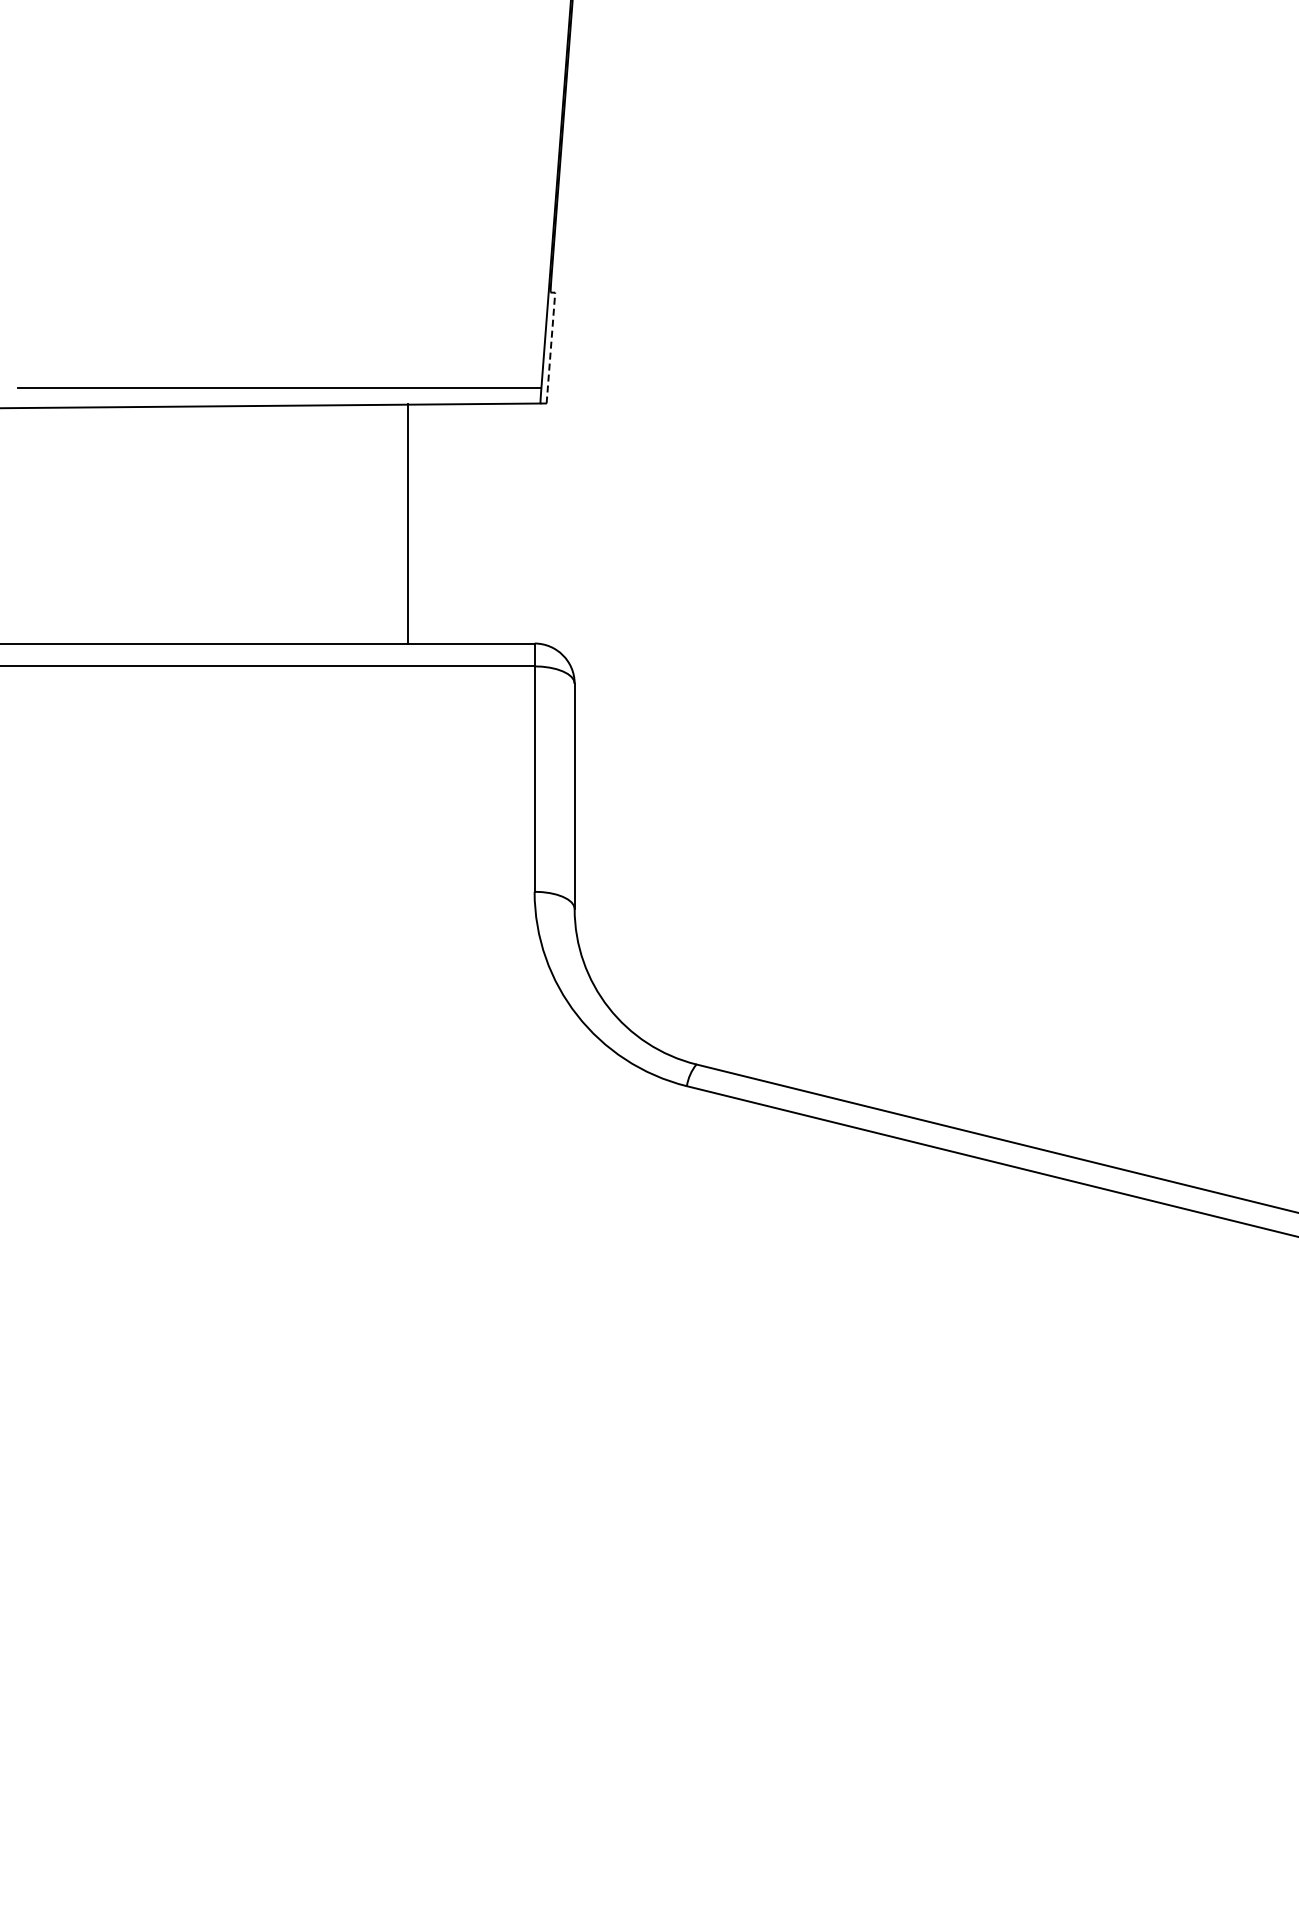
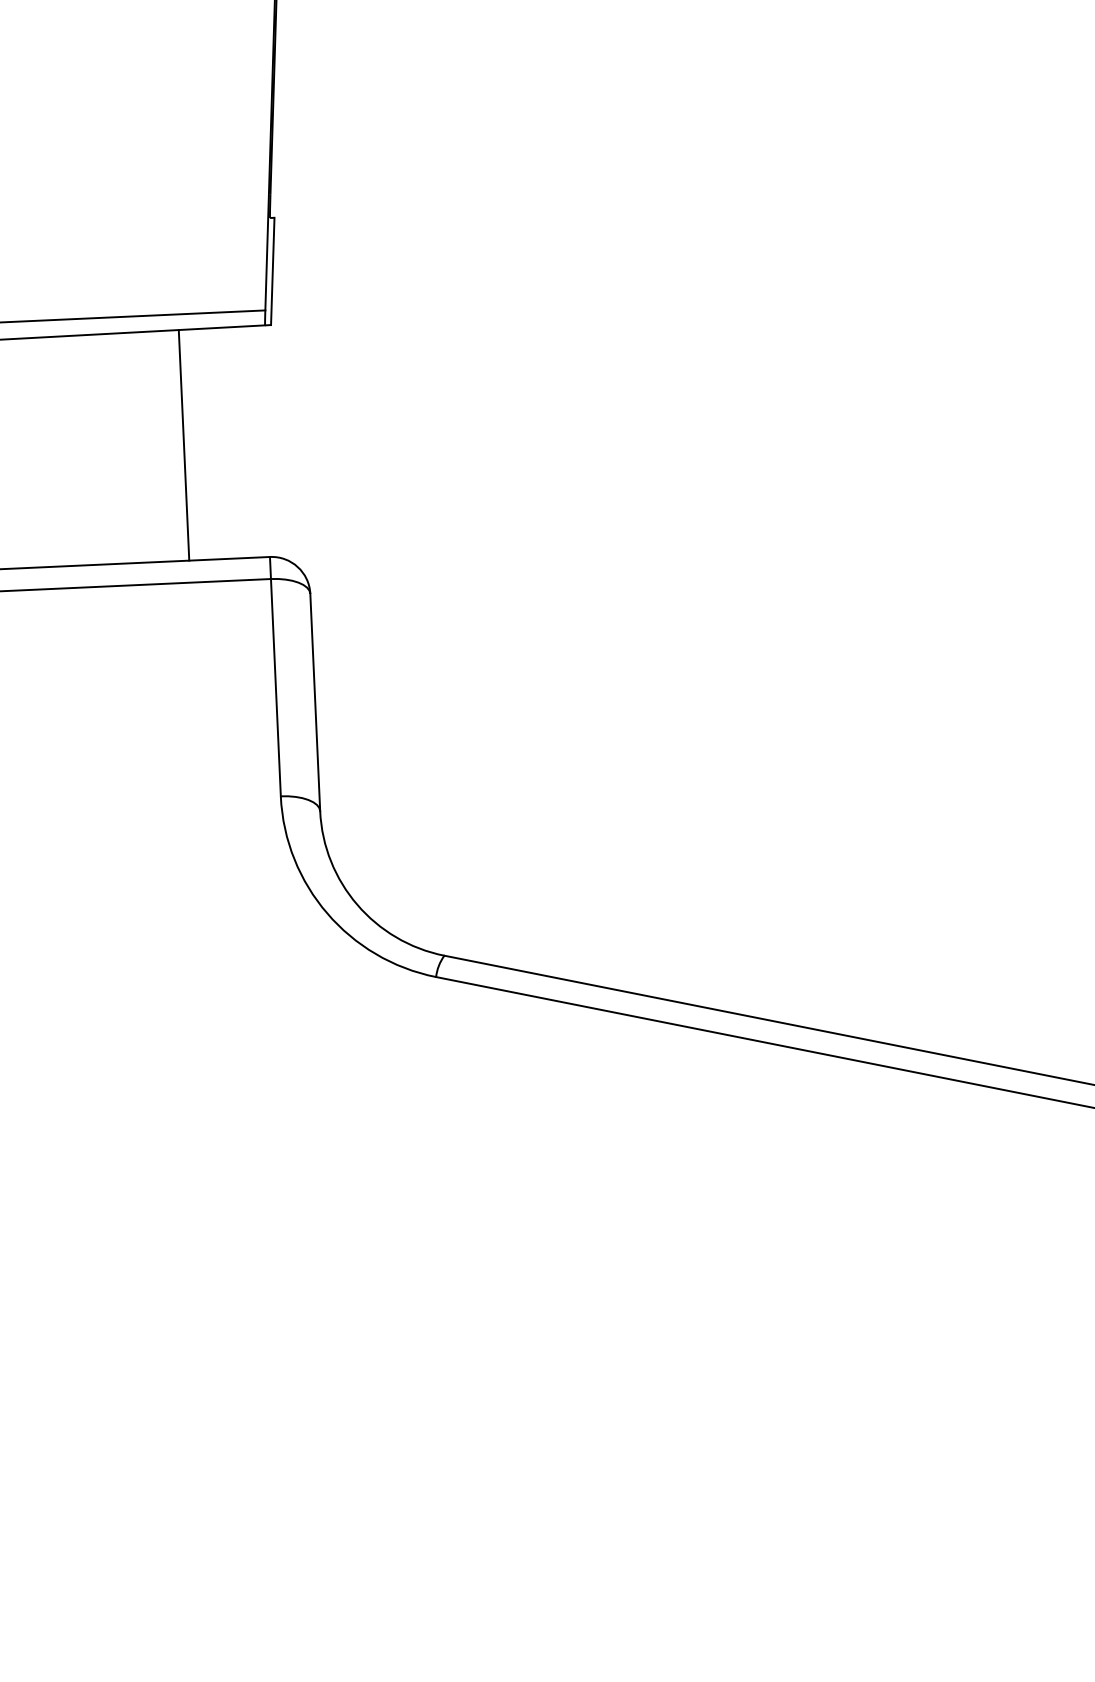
line: (550, 348) -> (272, 271), dashed -> solid
line: (407, 523) -> (183, 444), moved

